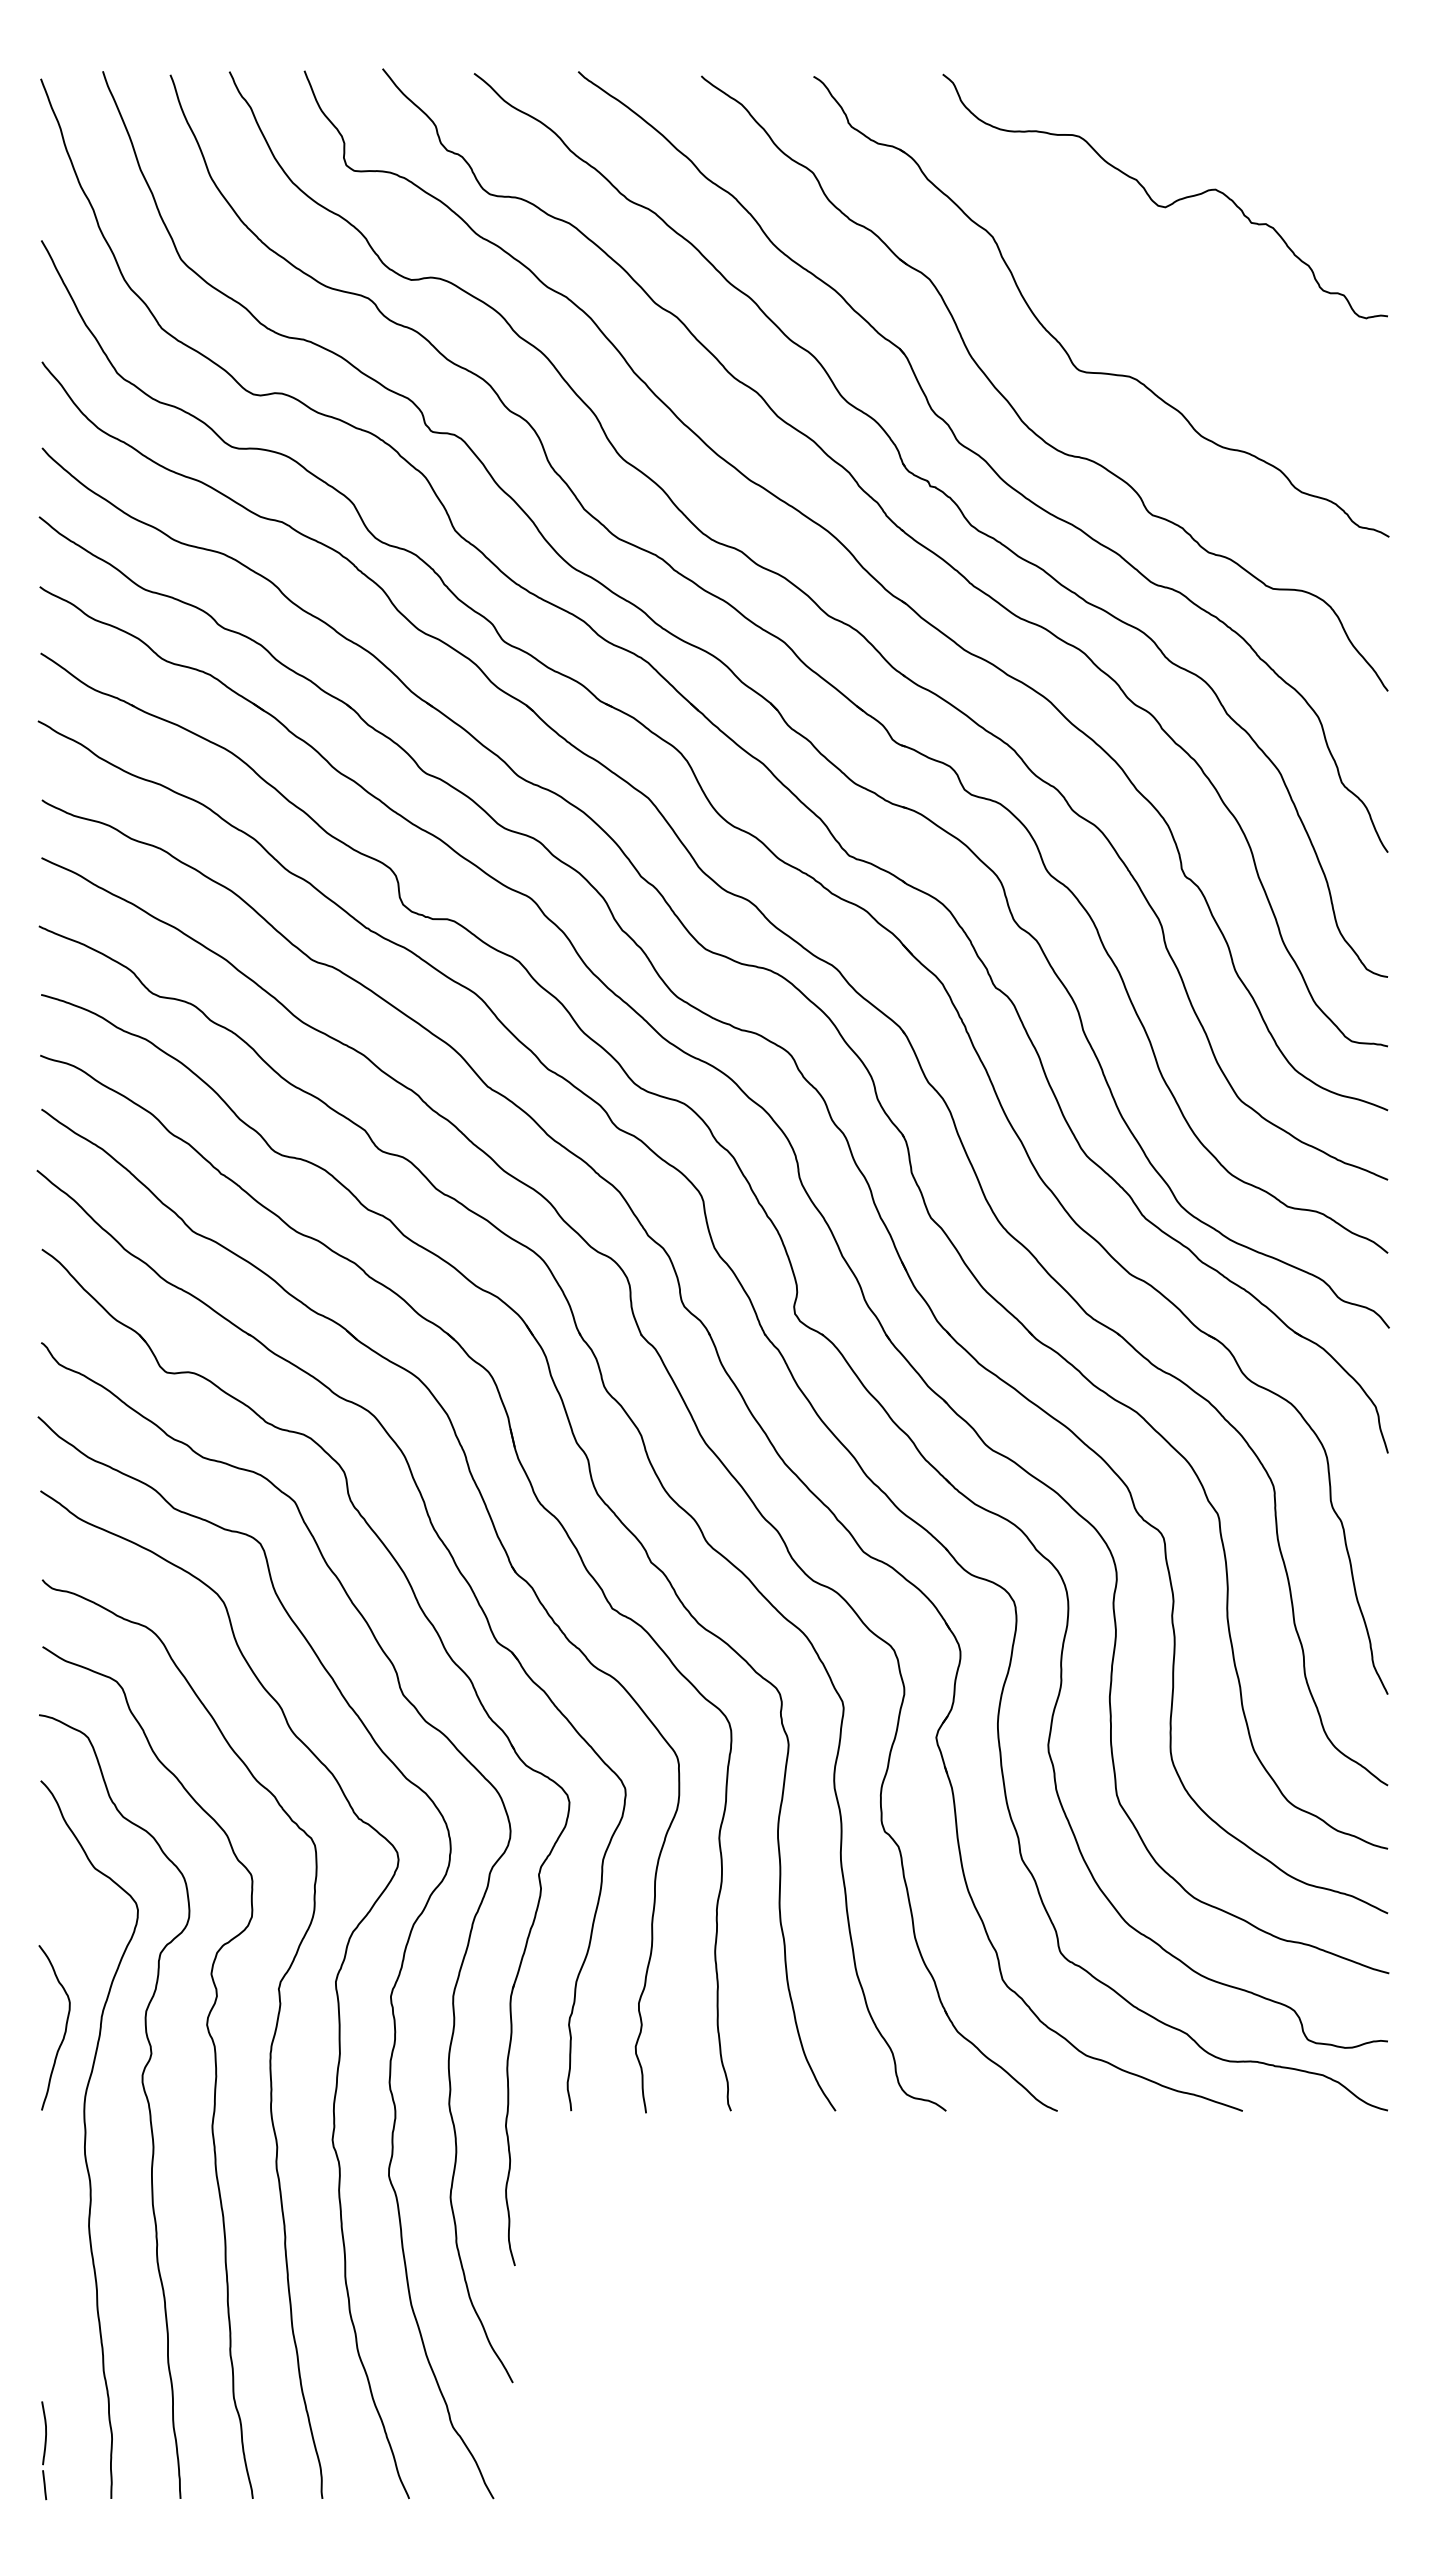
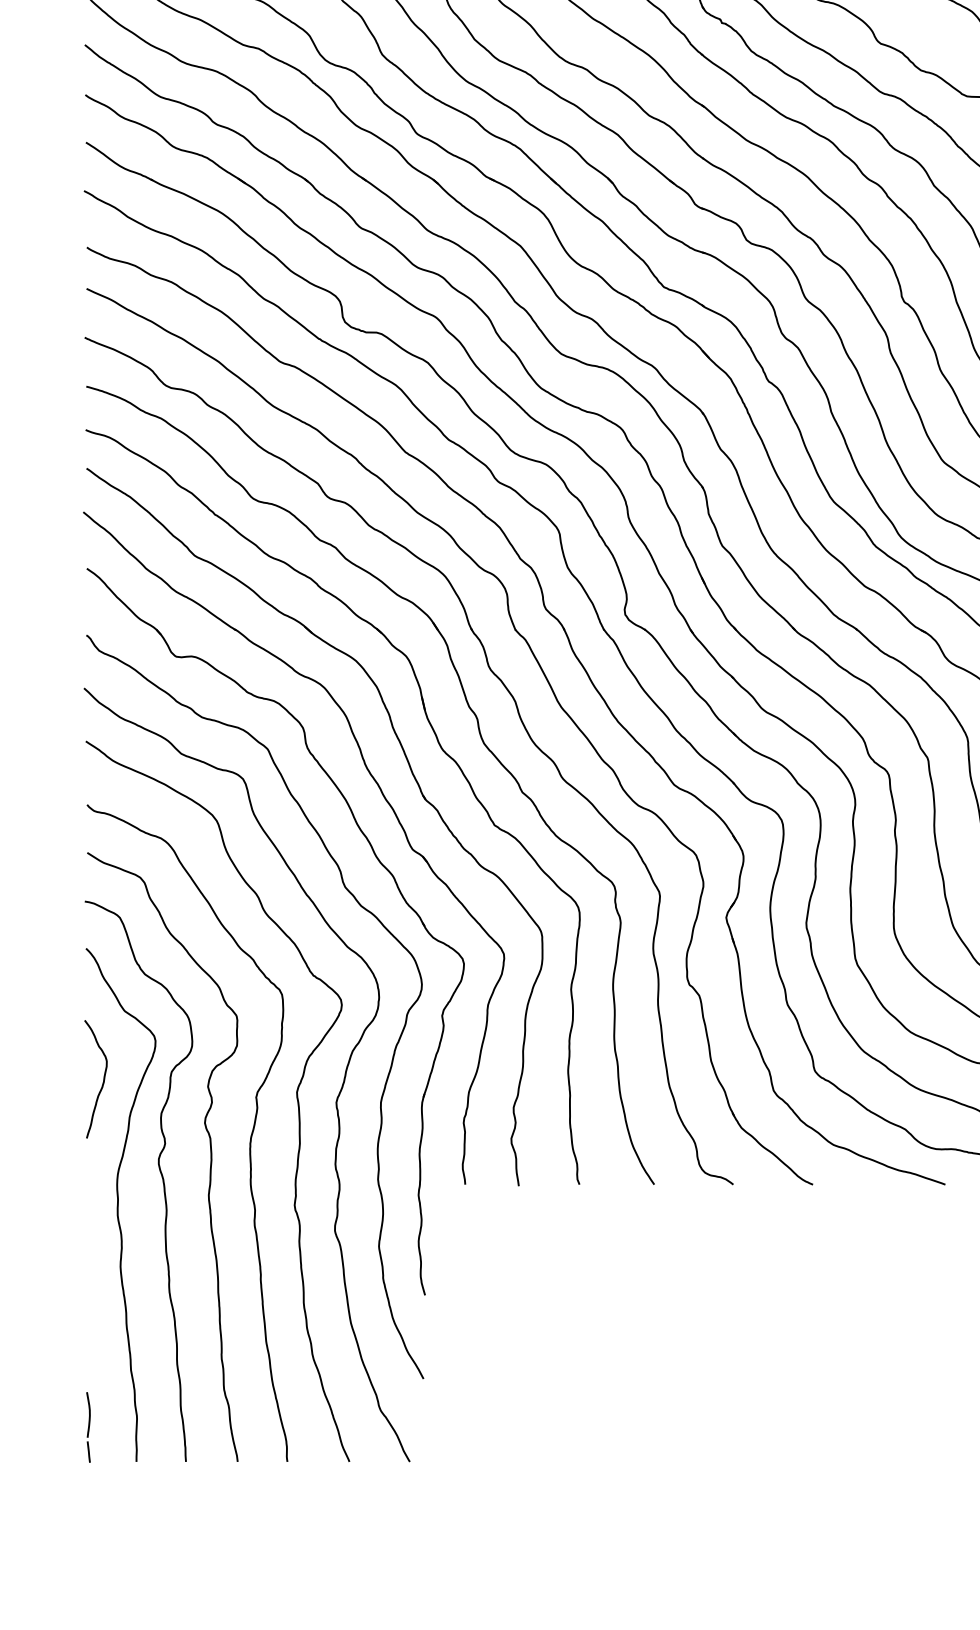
curve: (64, 2031) -> (103, 1081), moved

